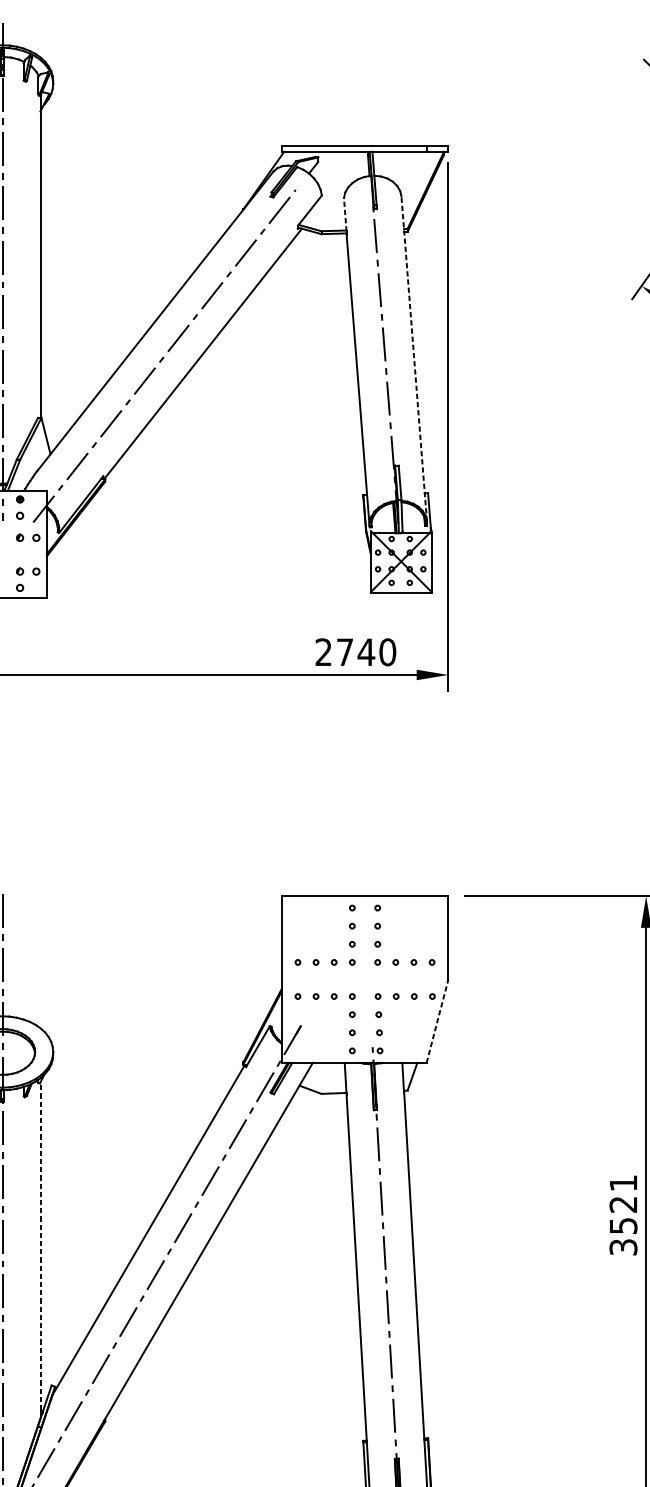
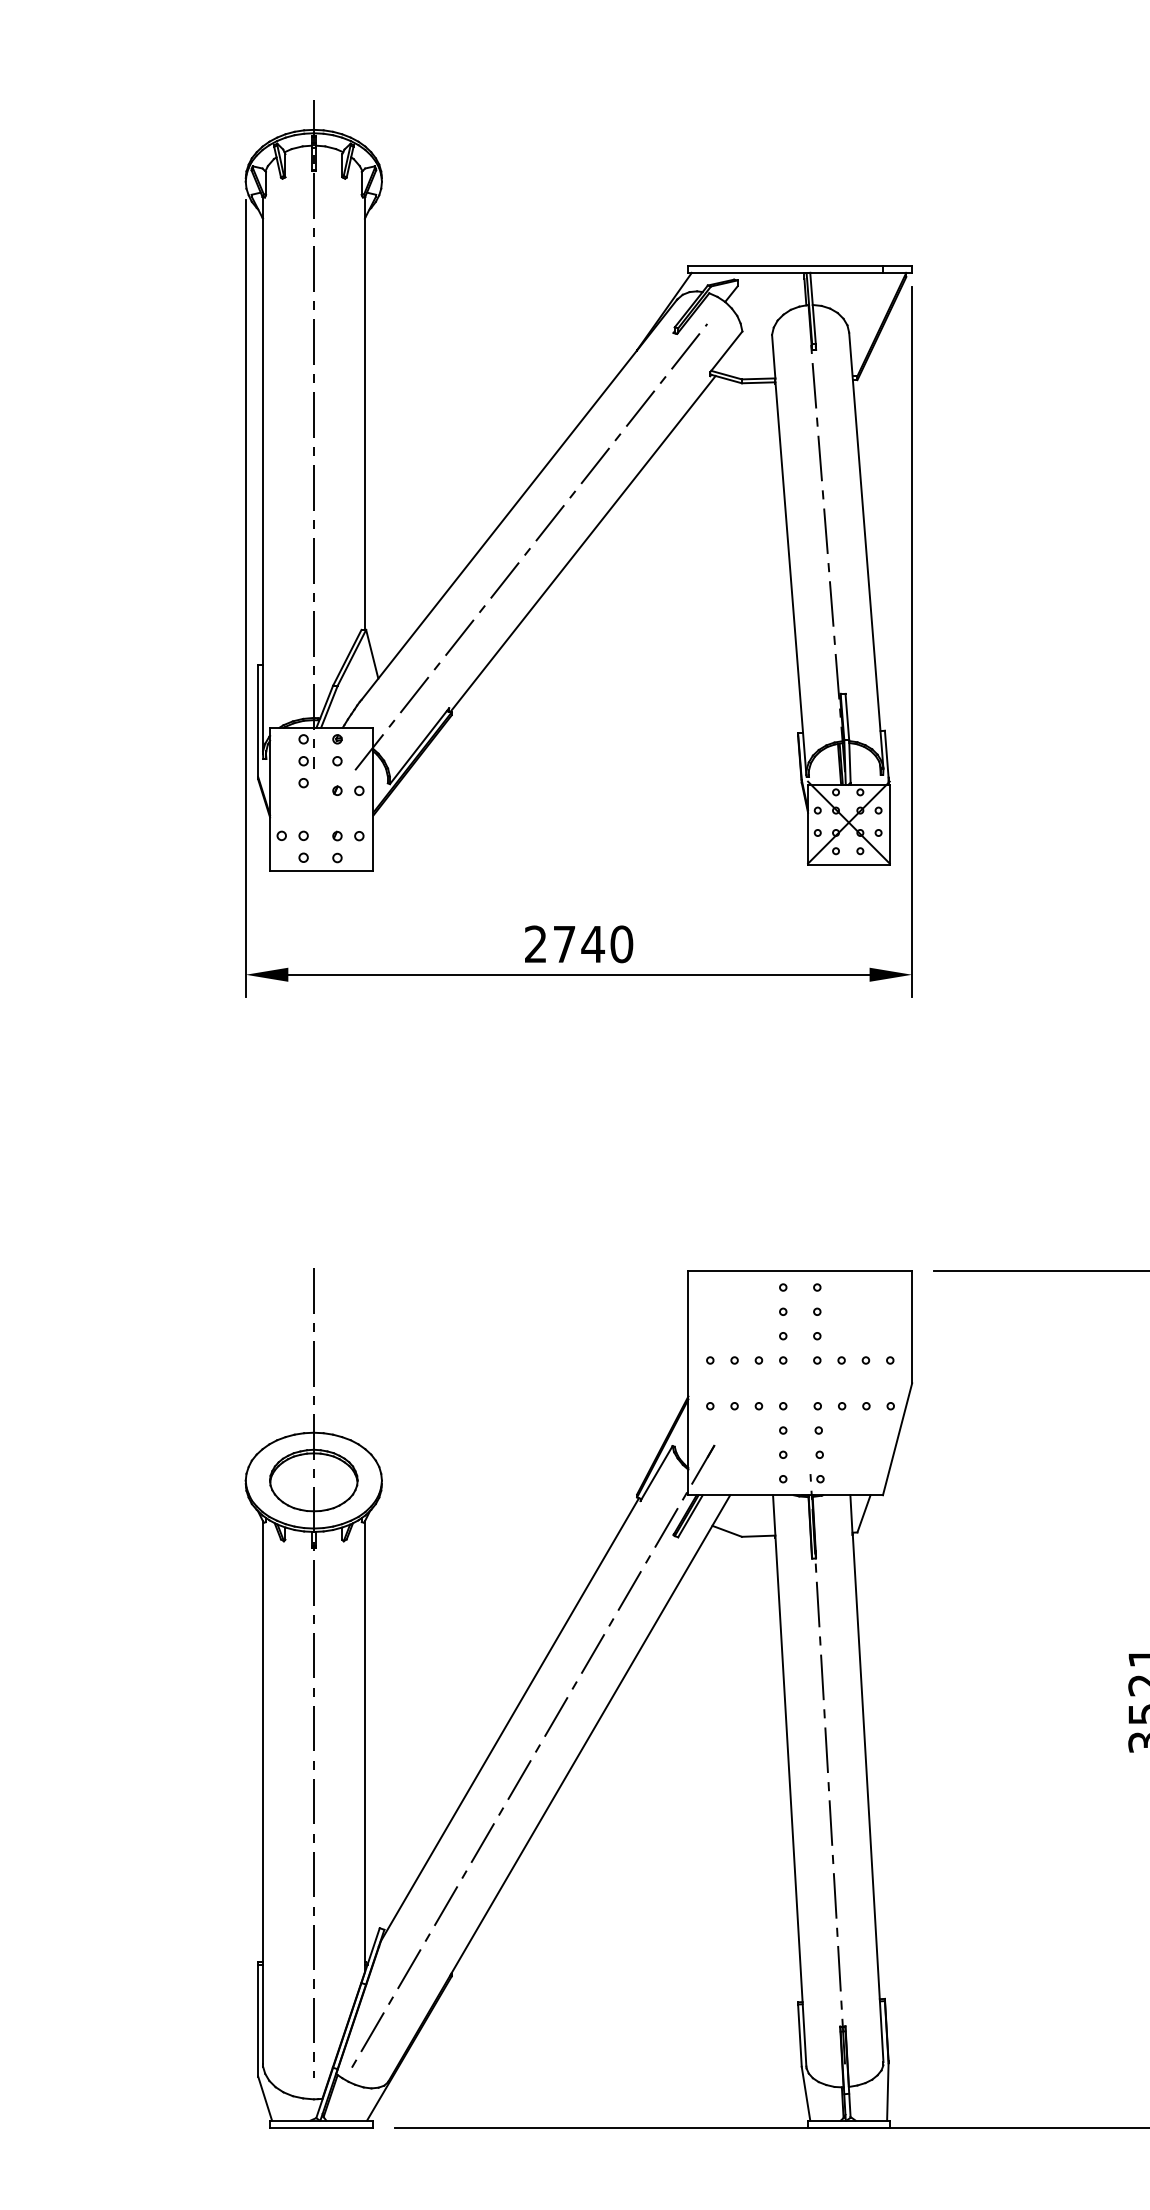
line: (345, 214) -> (773, 356), dashed -> solid
line: (414, 358) -> (866, 550), dashed -> solid
text: (356, 652) -> (579, 944), moved
line: (437, 1021) -> (897, 1439), dashed -> solid
line: (40, 1250) -> (364, 1746), dashed -> solid

